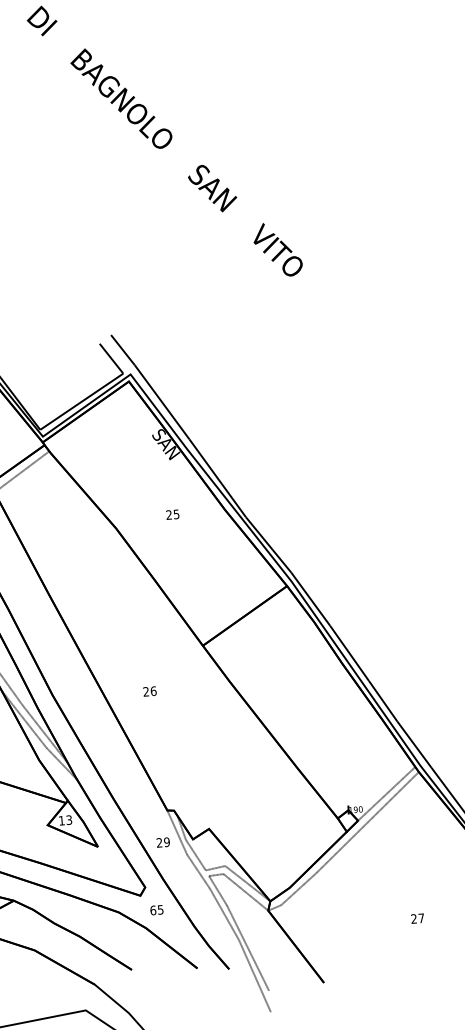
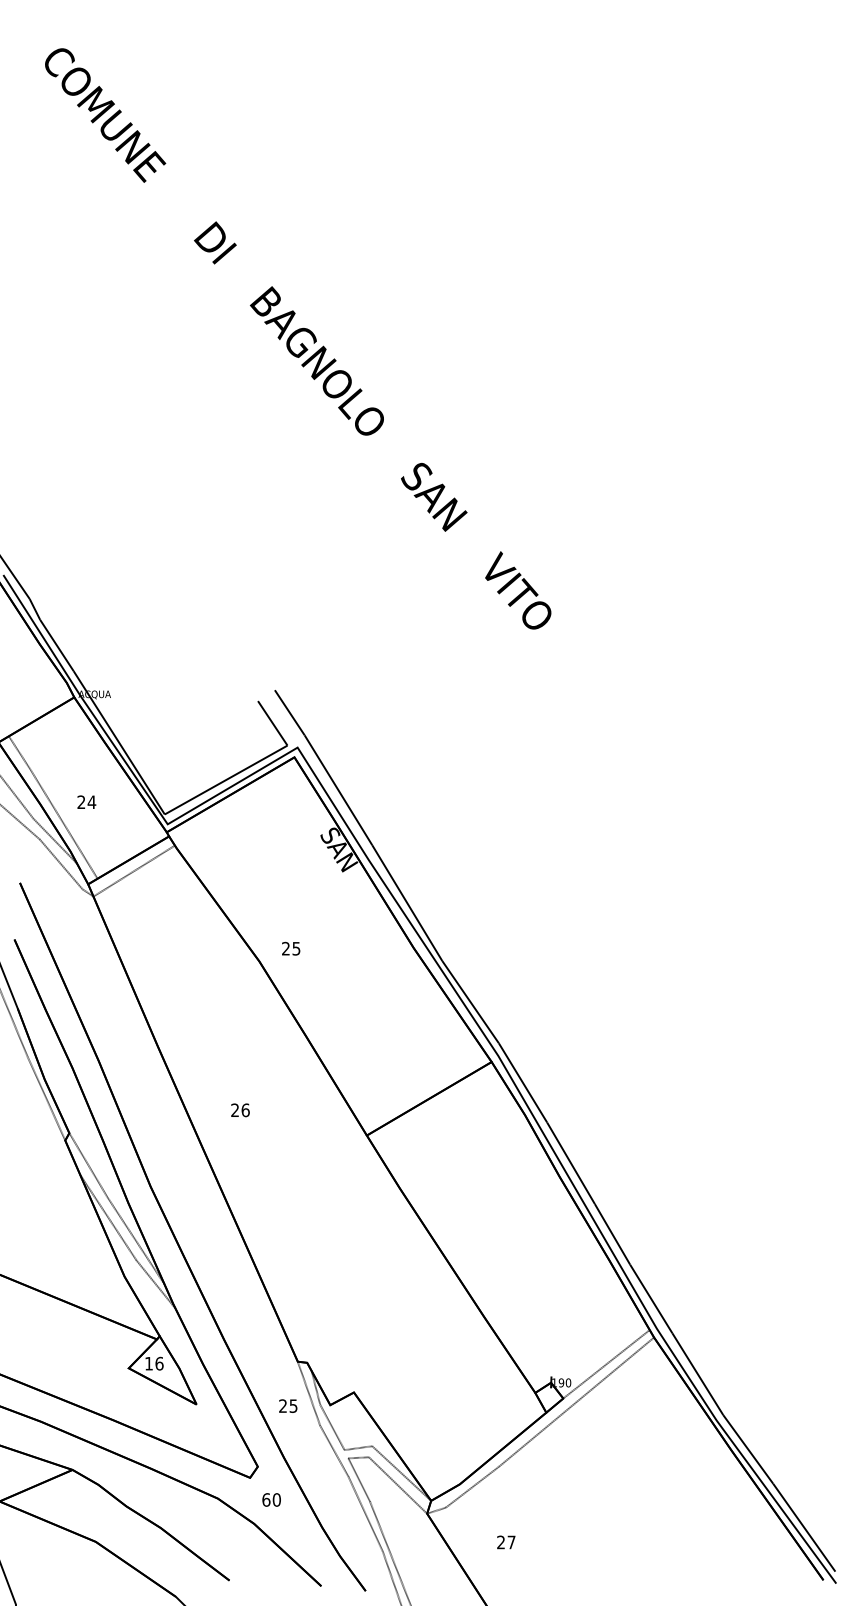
text: (173, 514) -> (291, 948), moved
text: (150, 691) -> (240, 1110), moved
text: (69, 819) -> (159, 1363), 13 -> 16
text: (166, 841) -> (293, 1405), 29 -> 25
text: (160, 909) -> (276, 1499), 65 -> 60
text: (417, 918) -> (506, 1542), moved

